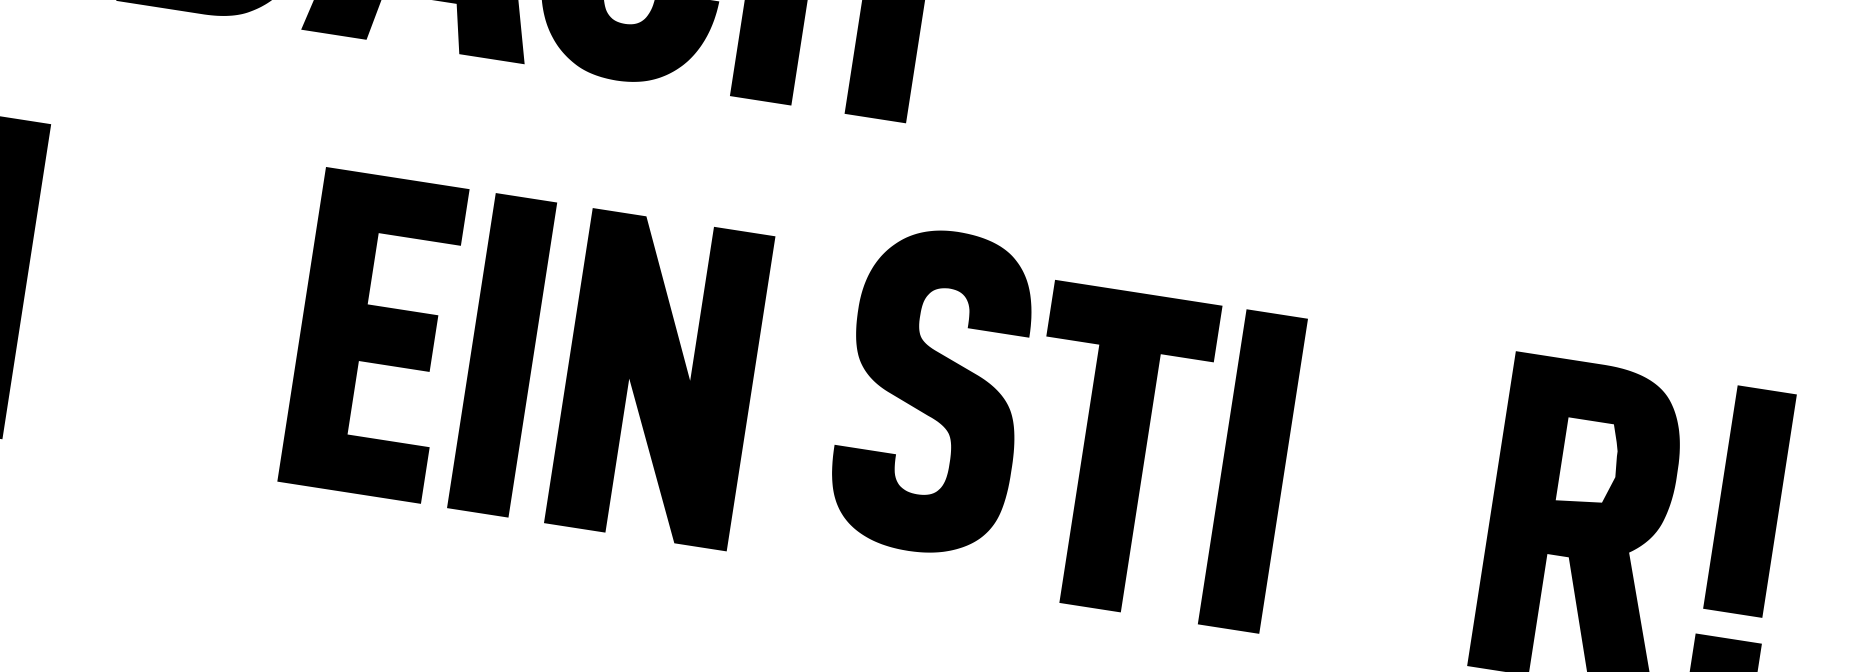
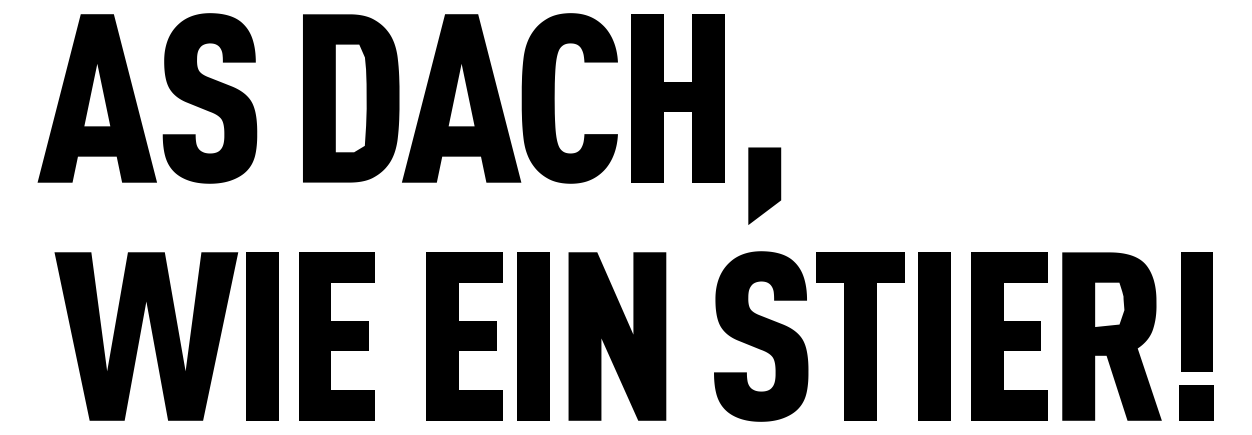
fill: (978, 141) -> (764, 186), added
fill: (134, 298) -> (336, 336), added
part: (933, 391) -> (761, 336), moved
fill: (1390, 492) -> (1008, 336), added

